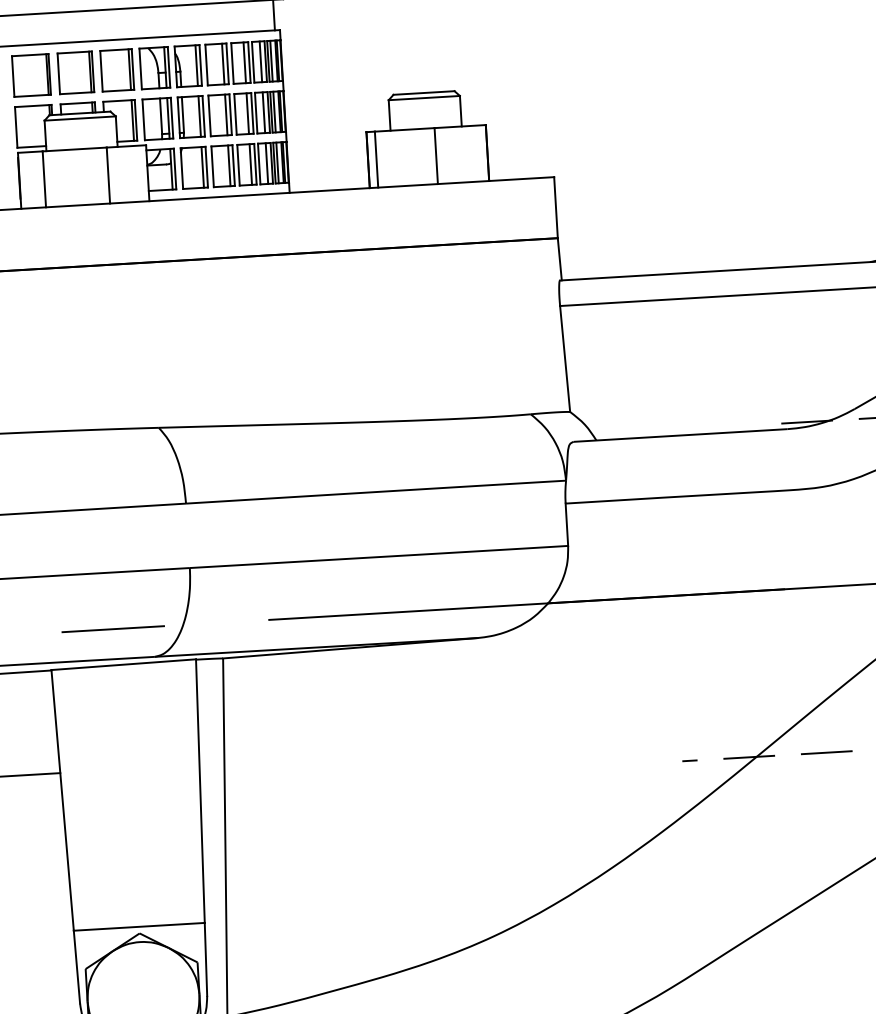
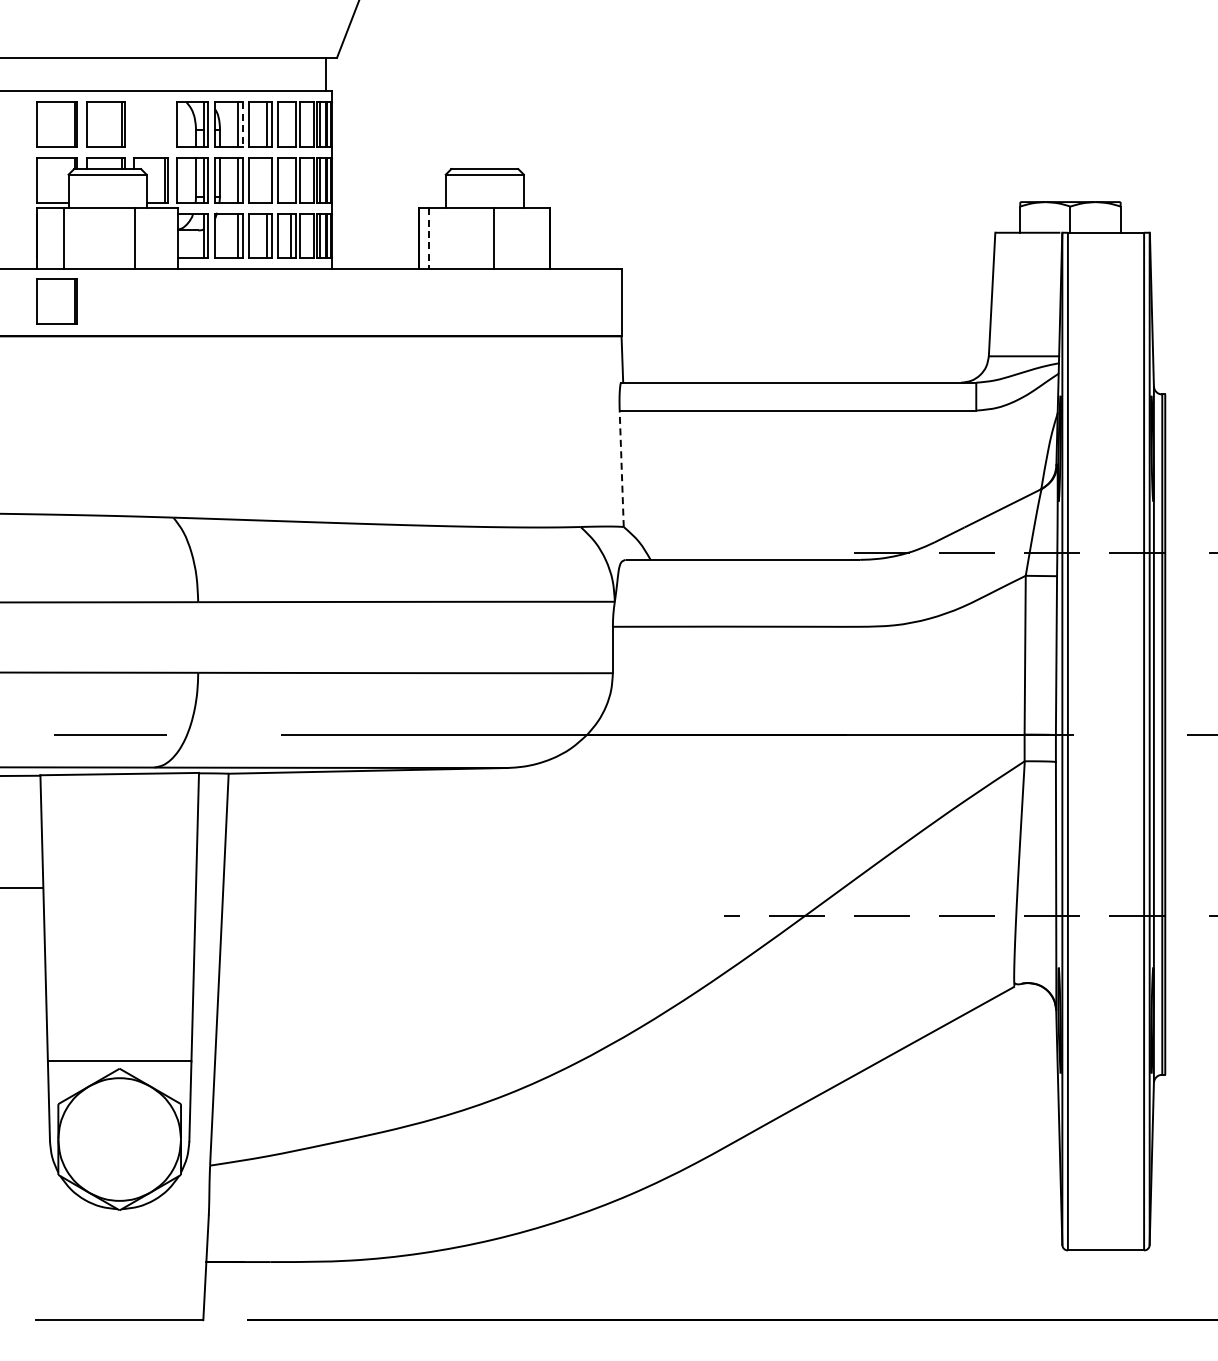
line: (260, 61) -> (308, 124), removed
line: (244, 62) -> (290, 124), removed
line: (200, 65) -> (242, 124), solid -> dashed
part: (116, 70) -> (150, 124), removed
line: (263, 112) -> (308, 179), removed
line: (247, 113) -> (290, 179), removed
line: (226, 114) -> (267, 179), removed
line: (376, 159) -> (428, 238), solid -> dashed
line: (266, 163) -> (308, 235), removed
part: (40, 237) -> (56, 301), added
line: (564, 358) -> (621, 468), solid -> dashed

